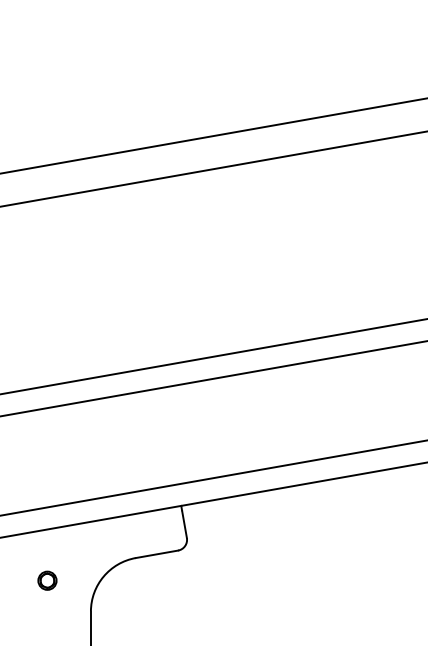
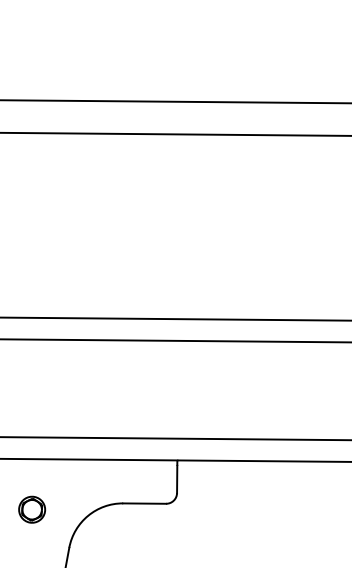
part: (47, 580) -> (32, 509), size x1.43

